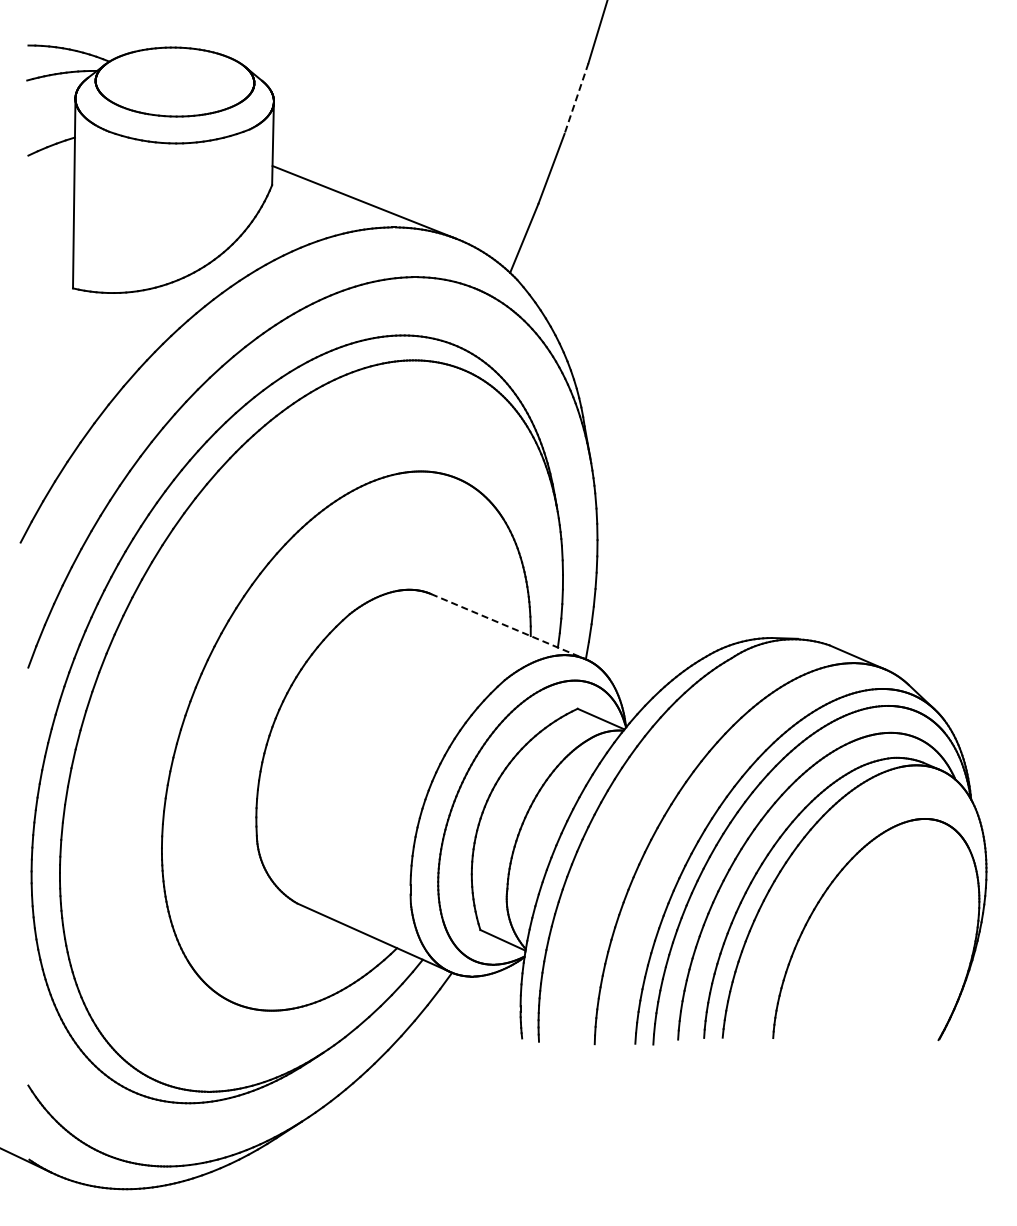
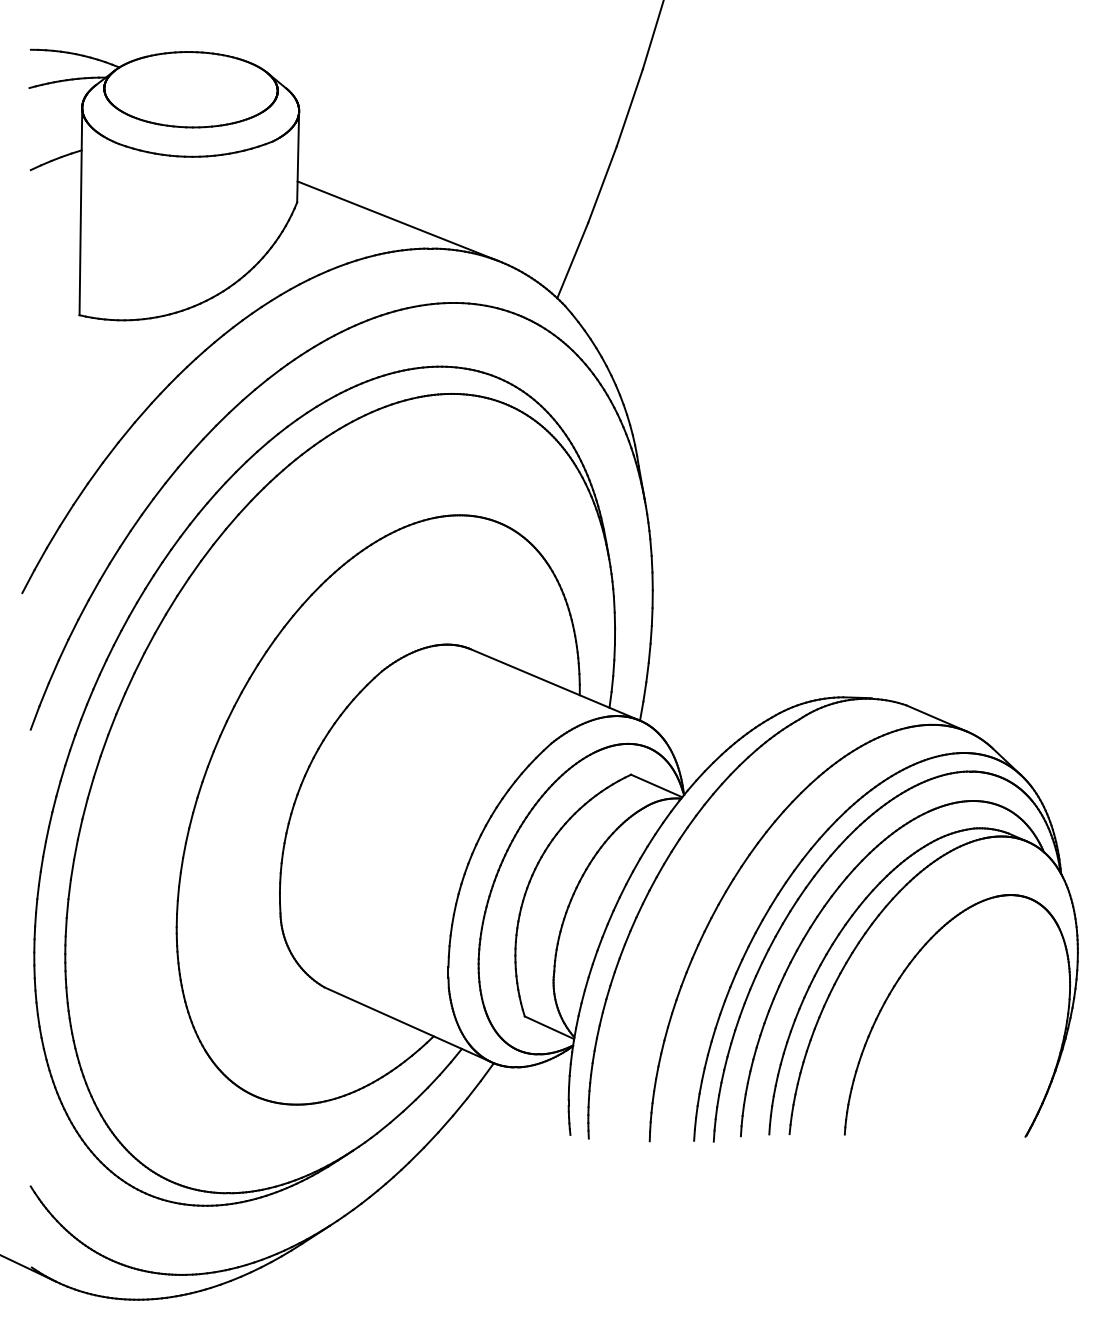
line: (576, 99) -> (629, 108), dashed -> solid
line: (508, 626) -> (555, 684), dashed -> solid

